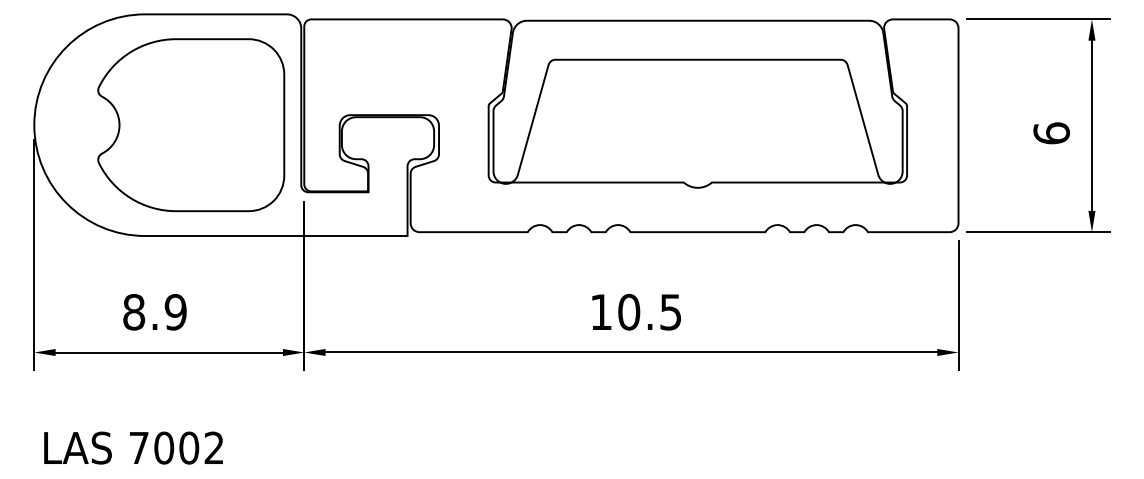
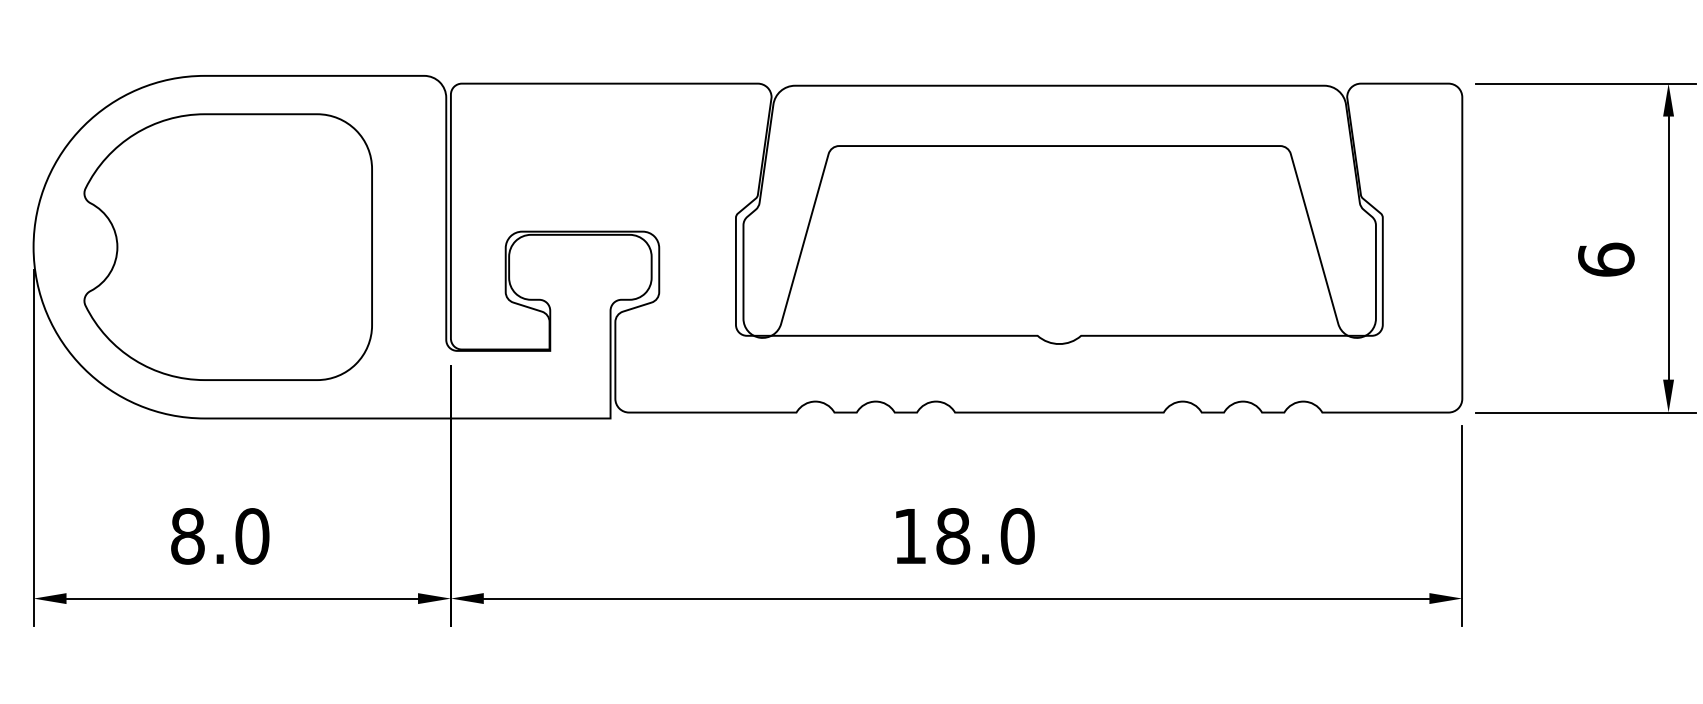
part: (191, 125) -> (228, 247), moved
text: (649, 311) -> (984, 535), 10.5 -> 18.0
text: (175, 312) -> (251, 536), 8.9 -> 8.0

